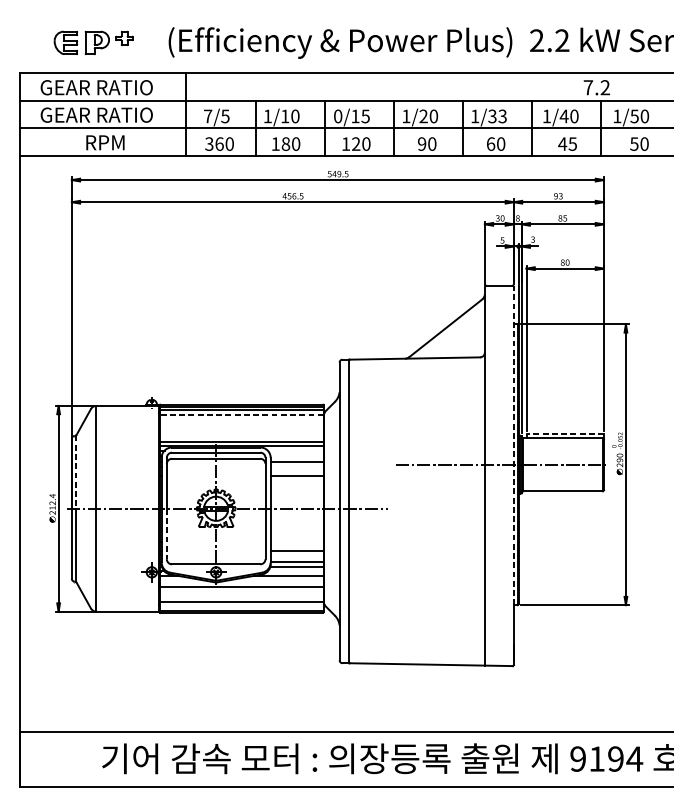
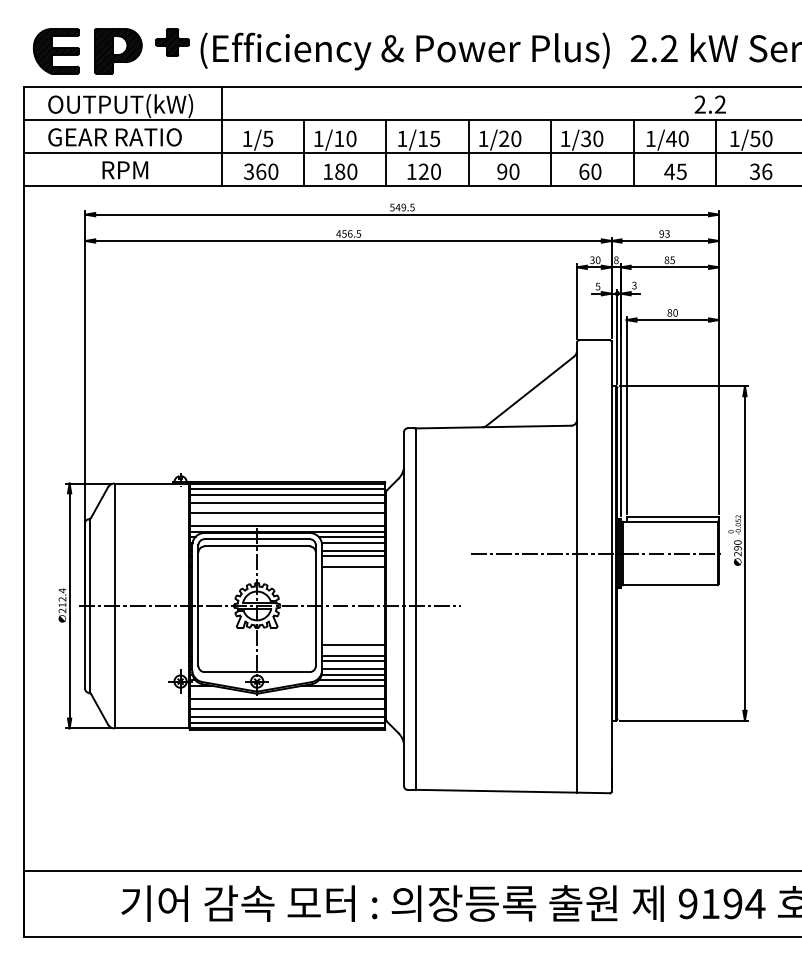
part: (93, 43) -> (111, 51), size x1.67
text: (587, 87) -> (699, 104), 7.2 -> 2.2
text: (102, 89) -> (121, 106), GEAR RATIO -> OUTPUT(kW)
text: (208, 116) -> (247, 138), 7/5 -> 1/5
text: (338, 116) -> (402, 138), 0/15 -> 1/15
text: (502, 116) -> (598, 138), 1/33 -> 1/30
text: (639, 143) -> (761, 171), 50 -> 36
line: (241, 415) -> (287, 494), dashed -> solid
line: (241, 421) -> (287, 502), added
line: (241, 430) -> (287, 512), added
line: (565, 434) -> (672, 517), dashed -> solid
line: (513, 446) -> (611, 531), dashed -> solid
line: (295, 450) -> (351, 536), added
line: (297, 455) -> (353, 542), added
line: (297, 466) -> (353, 555), added
line: (76, 472) -> (90, 562), dashed -> solid
line: (166, 533) -> (198, 635), dashed -> solid
line: (297, 541) -> (353, 644), added
line: (297, 555) -> (353, 661), added
line: (295, 571) -> (351, 680), added
line: (241, 595) -> (287, 709), added
line: (241, 607) -> (287, 723), added

